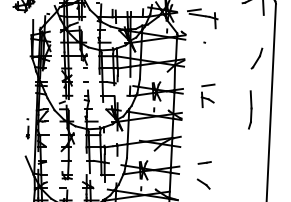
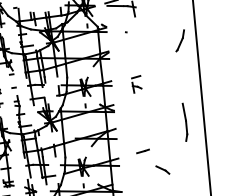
part: (207, 95) -> (136, 84), size x0.7
part: (250, 109) -> (185, 121), moved
line: (203, 183) -> (162, 169), moved

